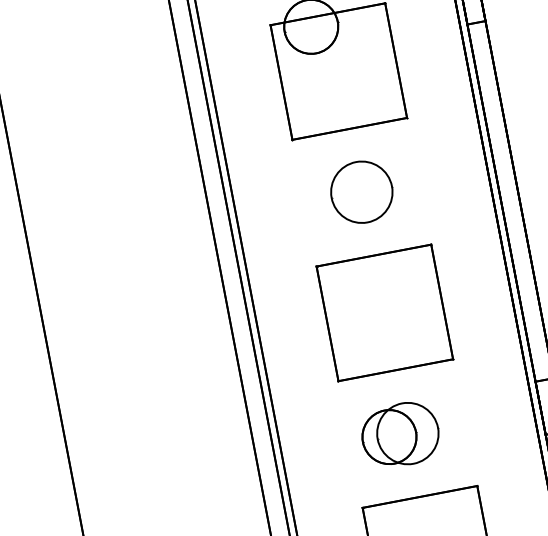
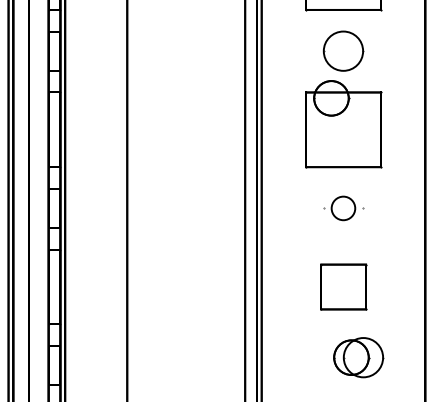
circle: (361, 192) -> (343, 208), size x0.6
part: (384, 312) -> (343, 286), size x0.6
part: (400, 434) -> (358, 357), moved

